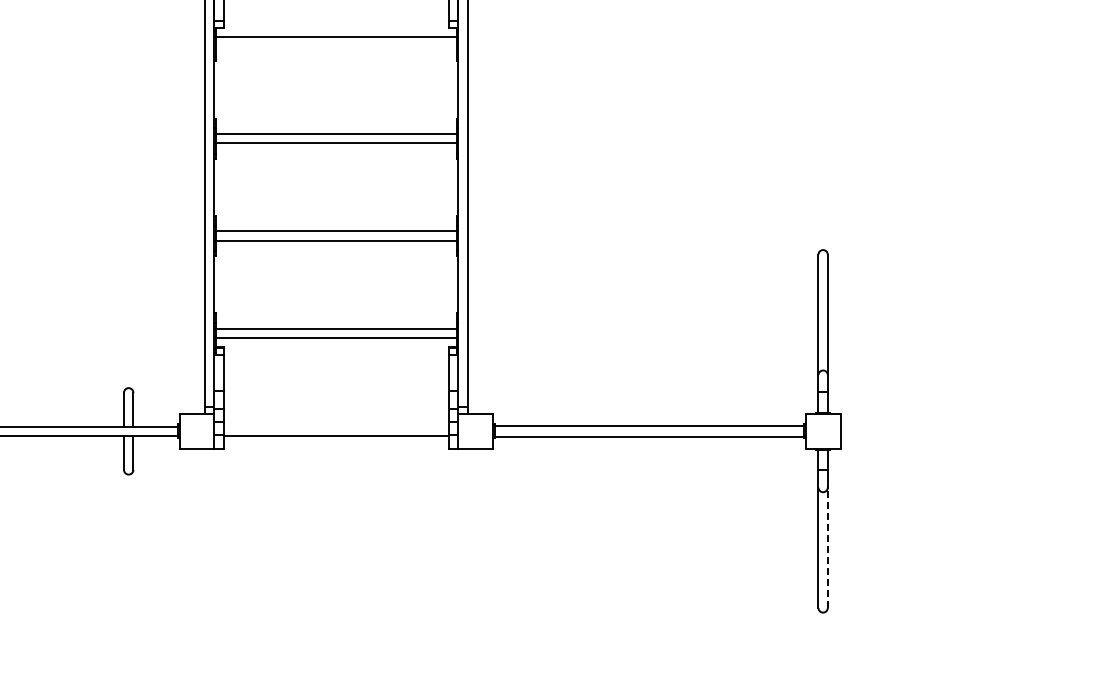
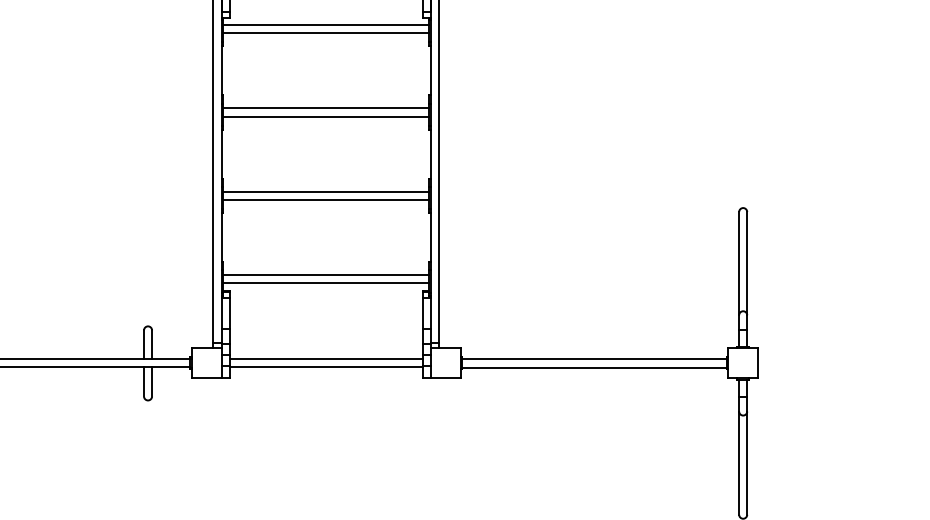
line: (336, 46) -> (326, 33), added
line: (336, 426) -> (326, 359), added
line: (827, 547) -> (746, 462), dashed -> solid

